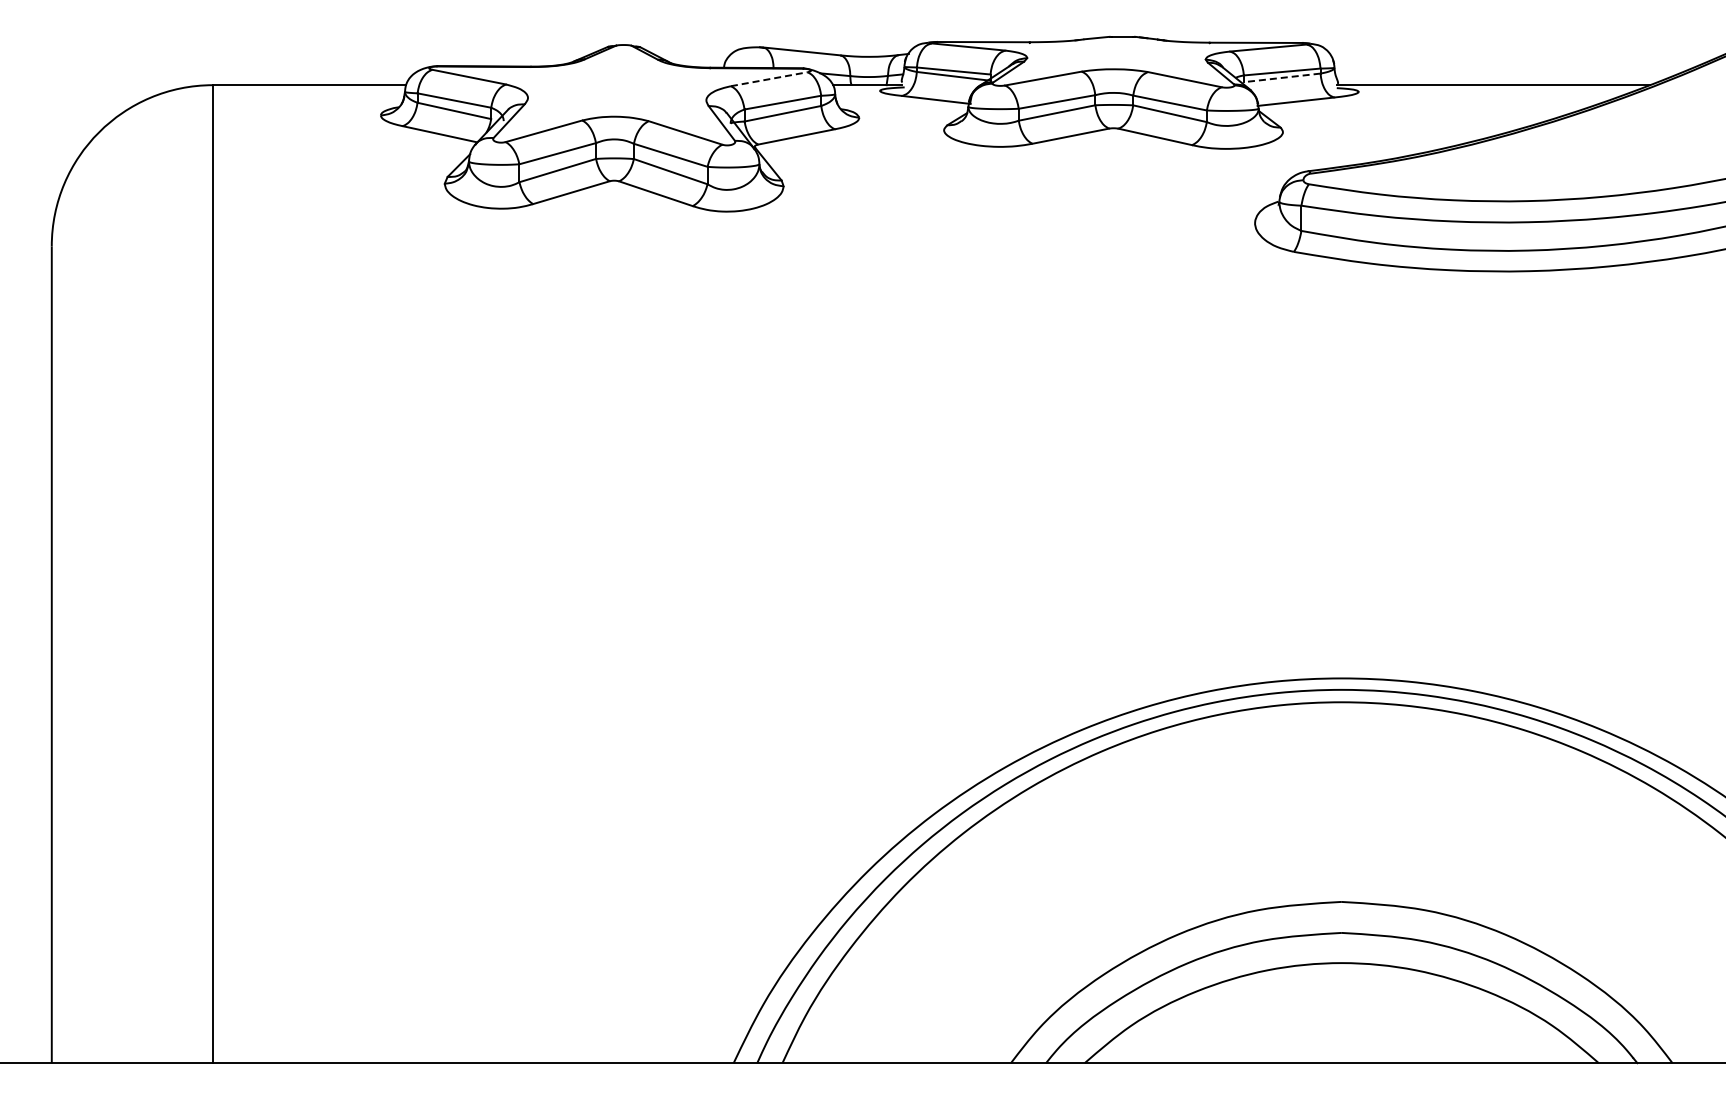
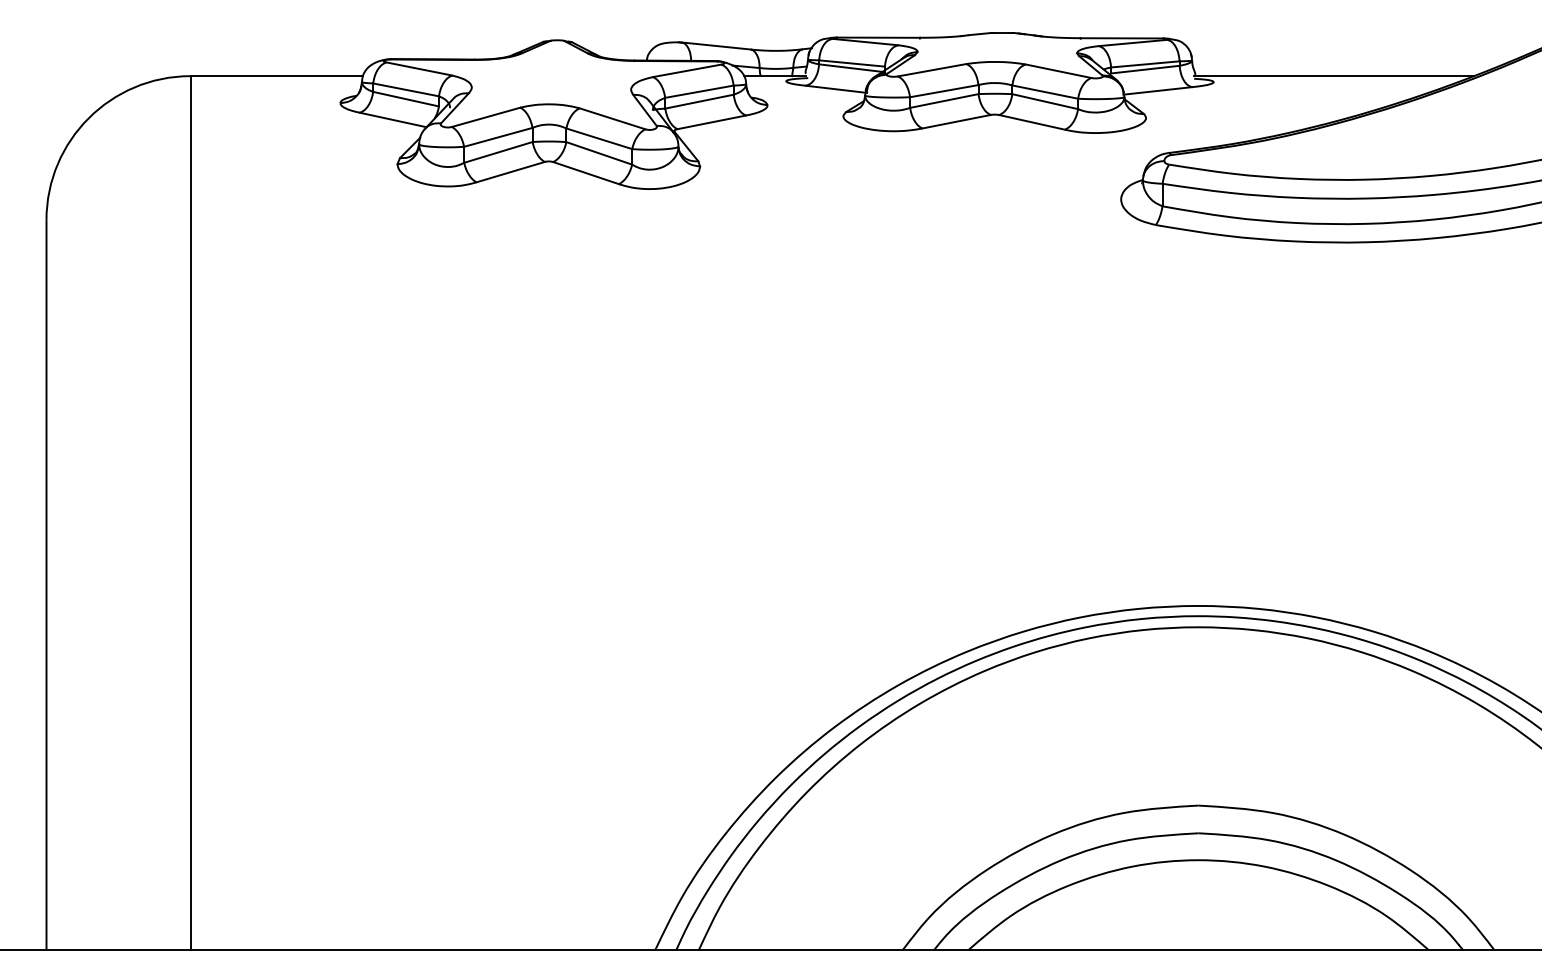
line: (1282, 77) -> (1145, 69), dashed -> solid
line: (769, 79) -> (687, 71), dashed -> solid

